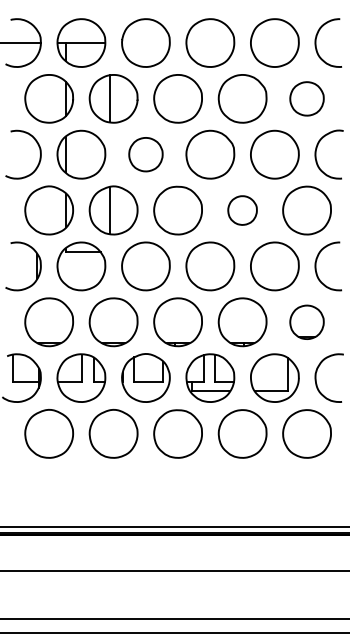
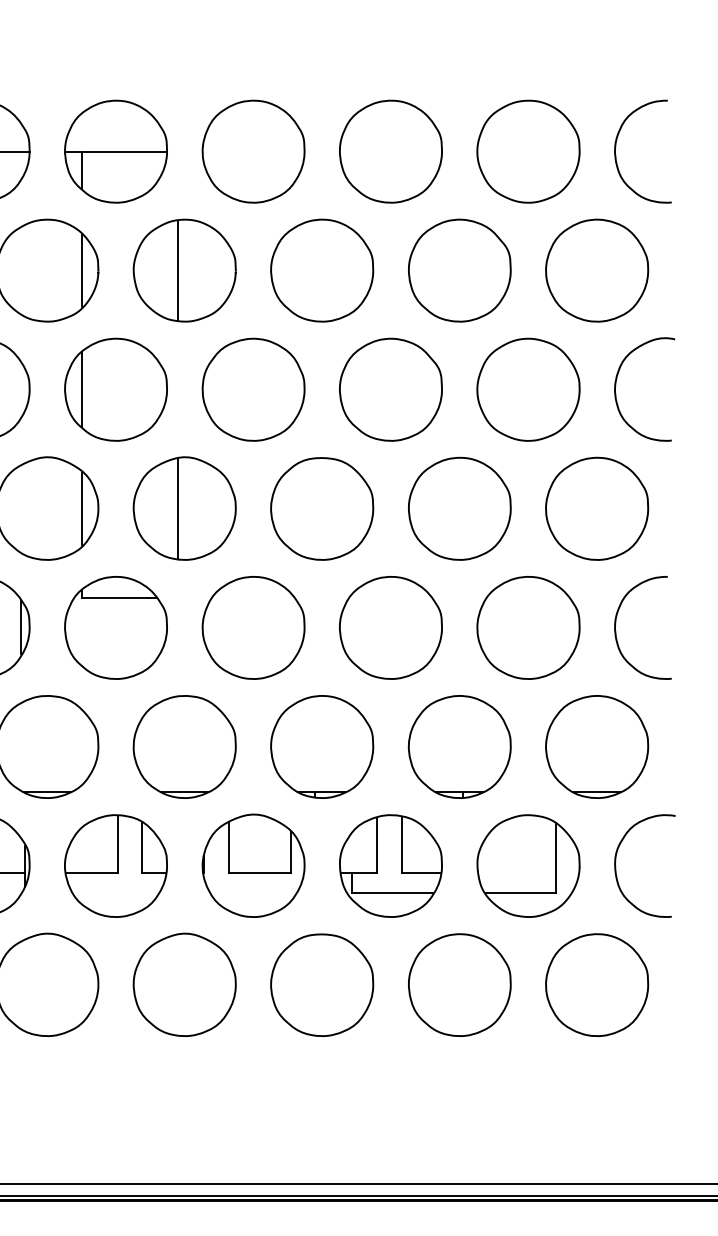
part: (306, 98) -> (595, 269), size x1.43
part: (145, 154) -> (252, 389), size x1.43
part: (242, 210) -> (459, 508), size x1.67
part: (306, 322) -> (595, 747), size x1.43

